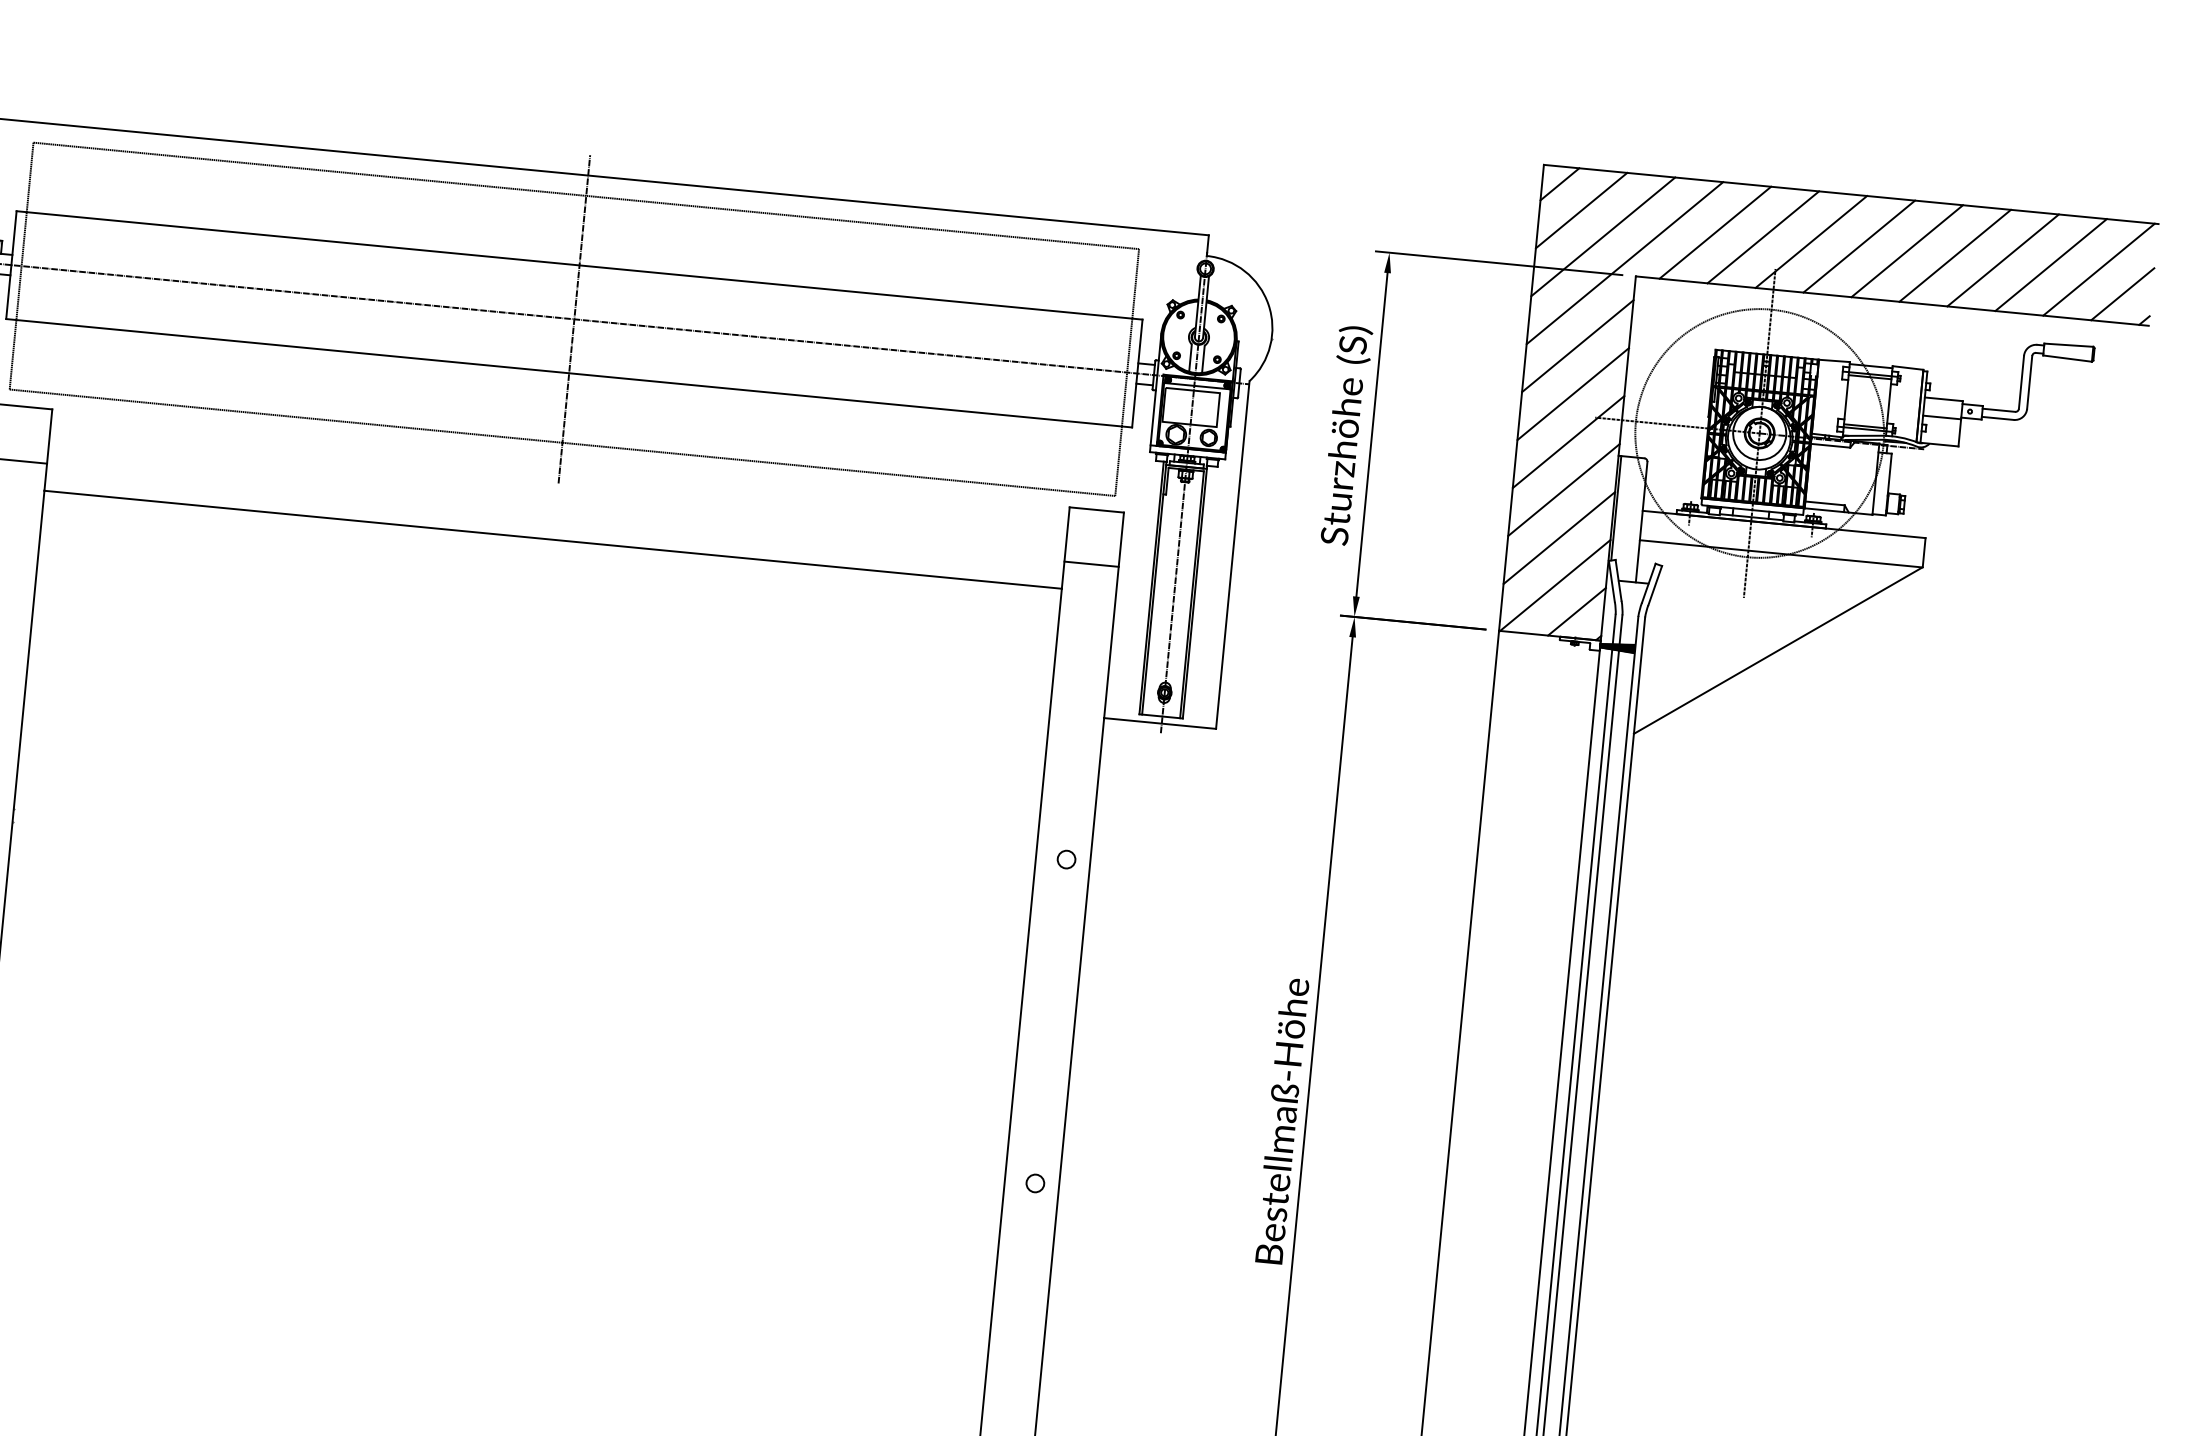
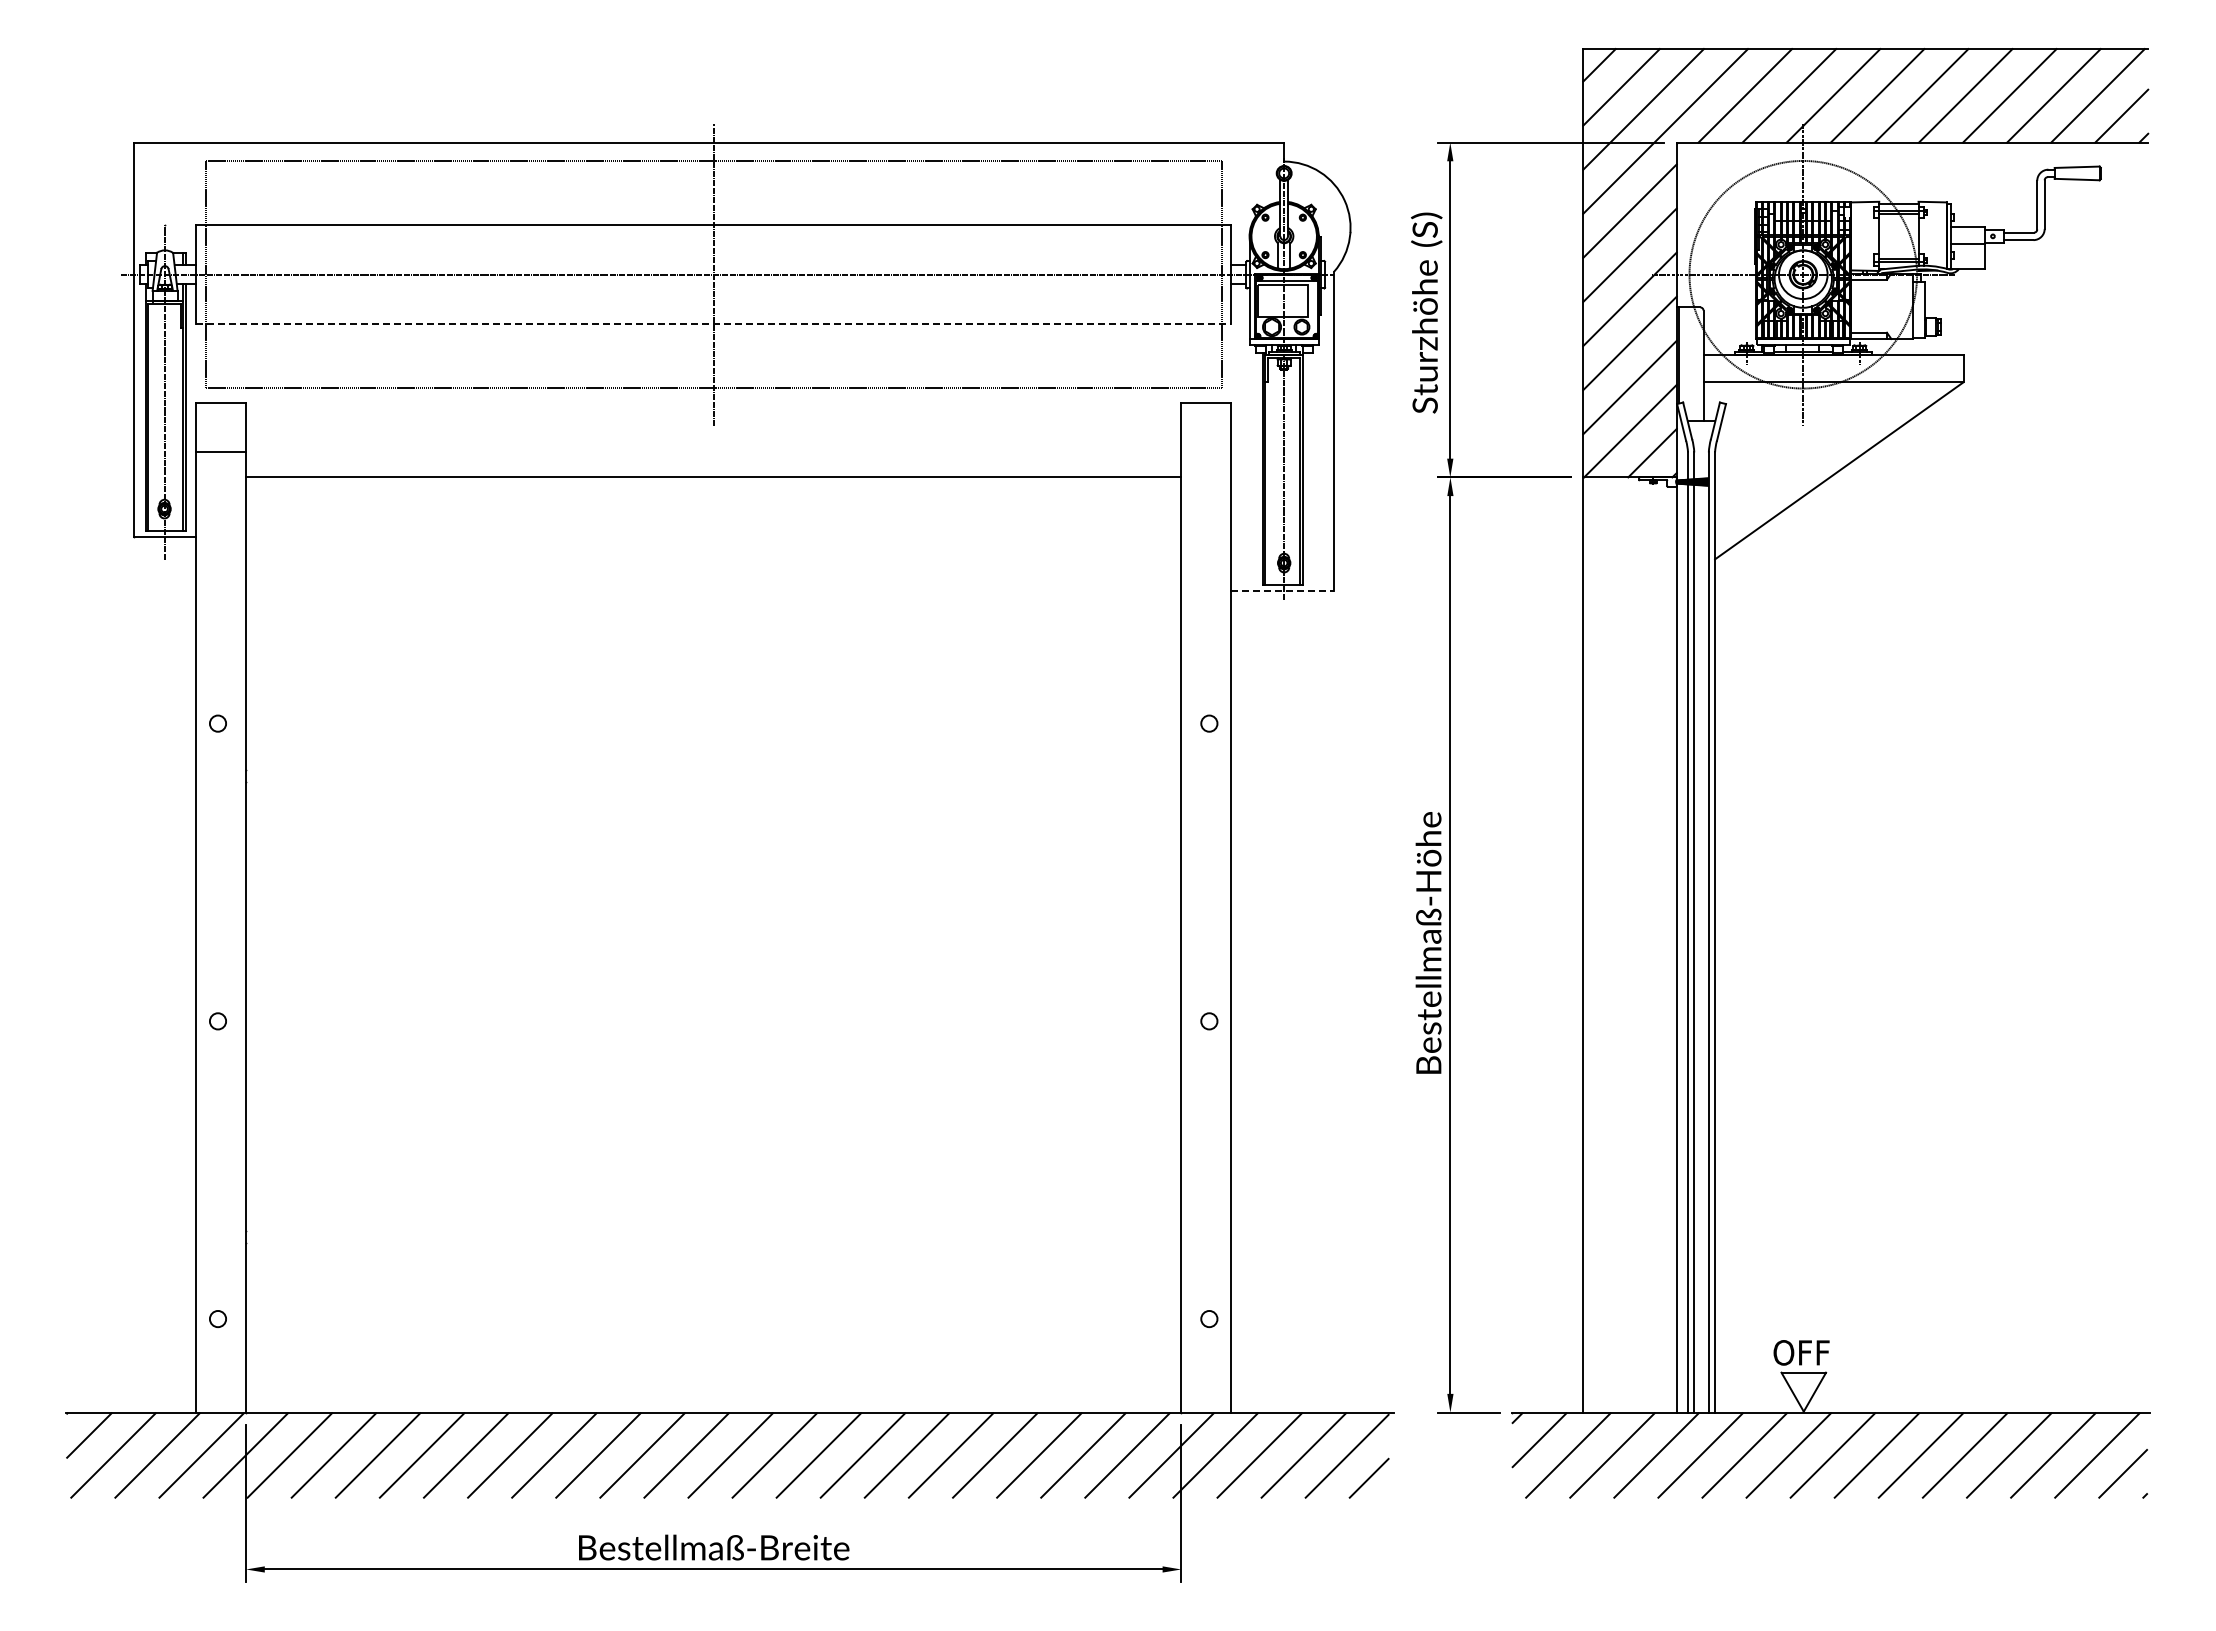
line: (570, 373) -> (714, 324), solid -> dashed
line: (1091, 564) -> (1206, 452), removed
line: (1161, 723) -> (1283, 591), solid -> dashed

